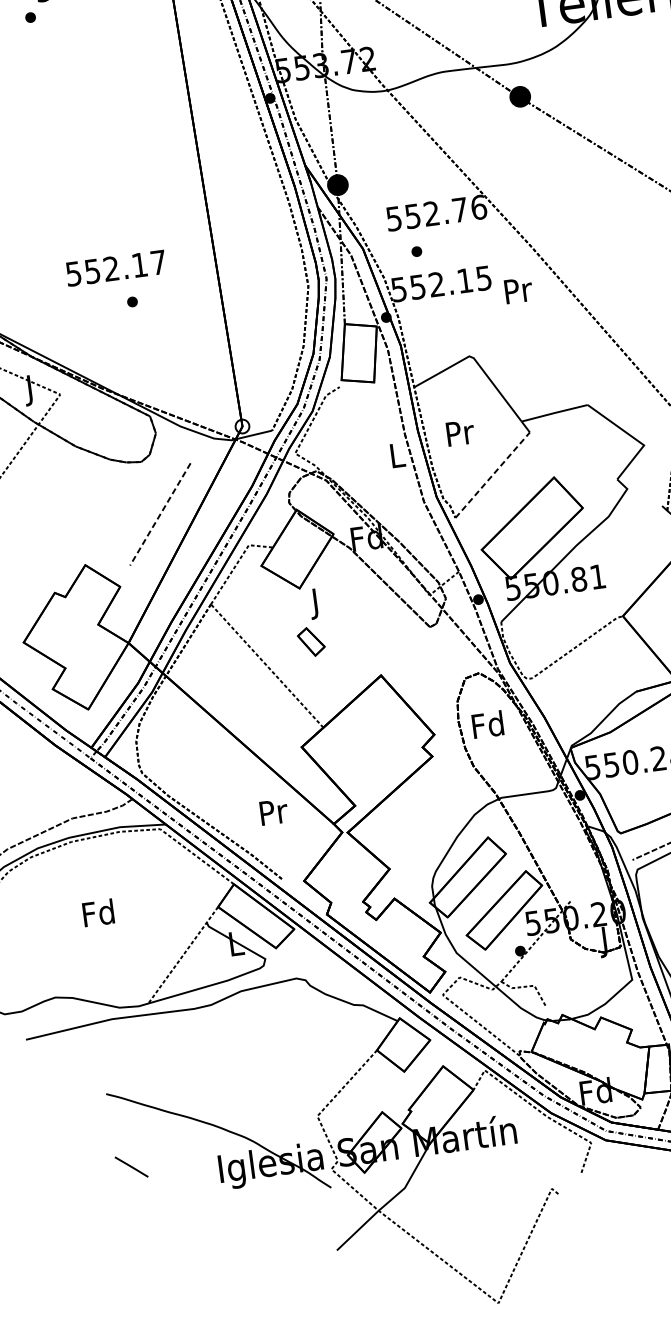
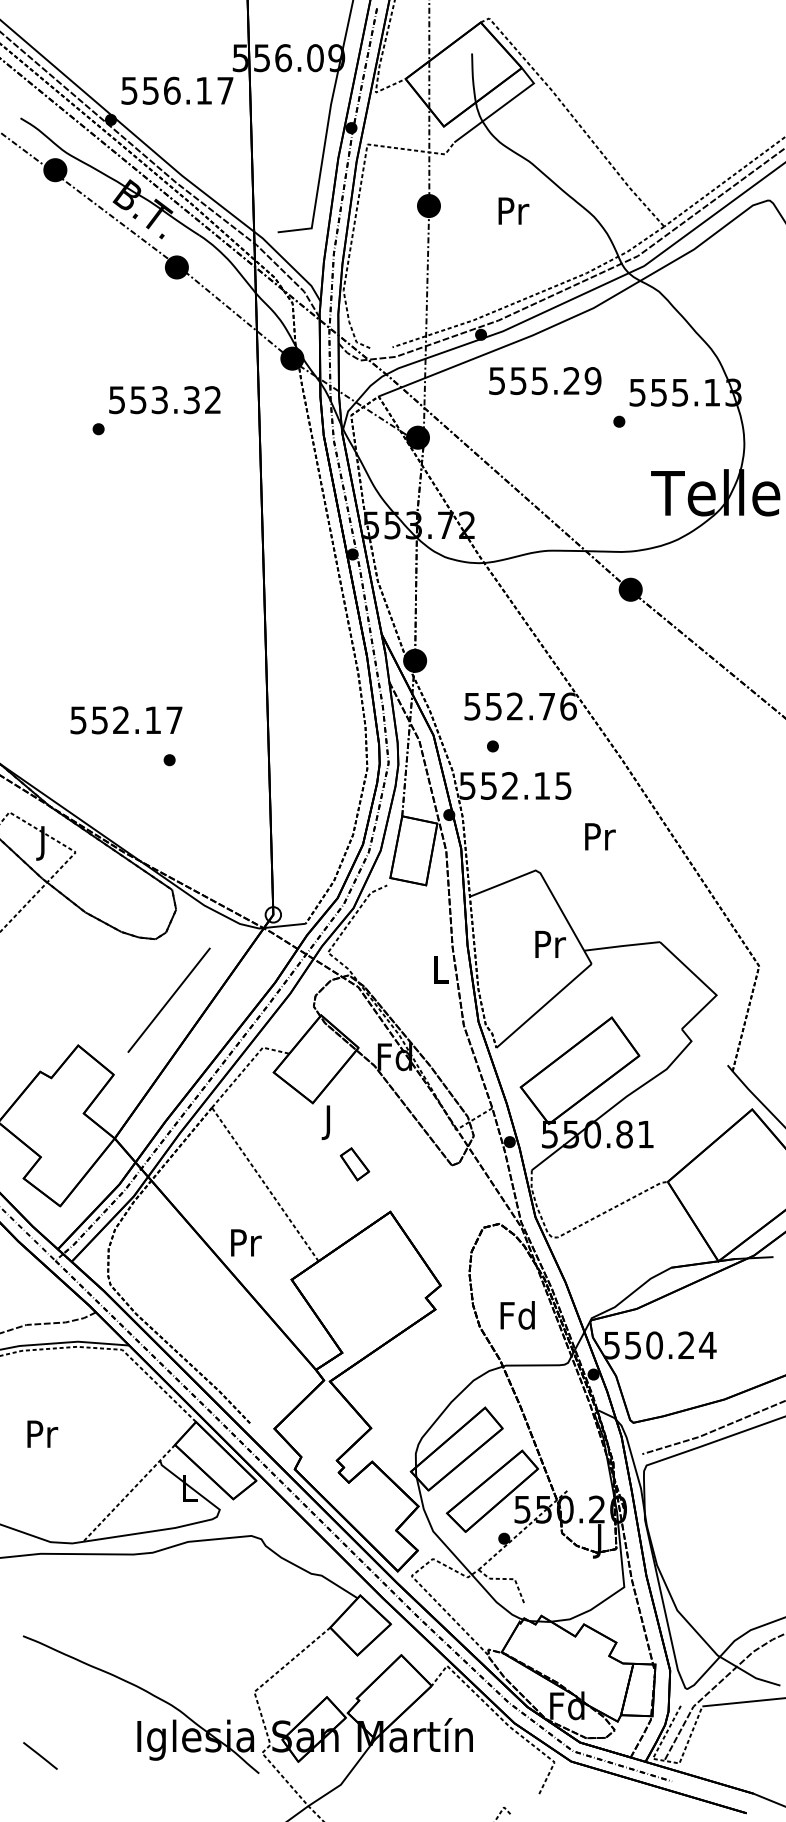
text: (116, 268) -> (126, 720), moved
text: (518, 290) -> (600, 836), moved
text: (460, 432) -> (550, 943), moved
line: (493, 474) -> (544, 1005), dashed -> solid
line: (160, 514) -> (169, 1000), dashed -> solid
part: (311, 642) -> (354, 1164), moved
text: (487, 724) -> (517, 1315), moved
text: (274, 811) -> (246, 1242), moved
text: (98, 912) -> (41, 1433), Fd -> Pr
line: (131, 1166) -> (40, 1755), moved

